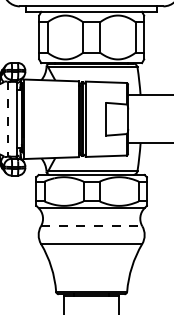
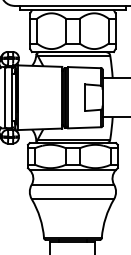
line: (7, 119) -> (4, 97), dashed -> solid
line: (91, 226) -> (72, 184), dashed -> solid

